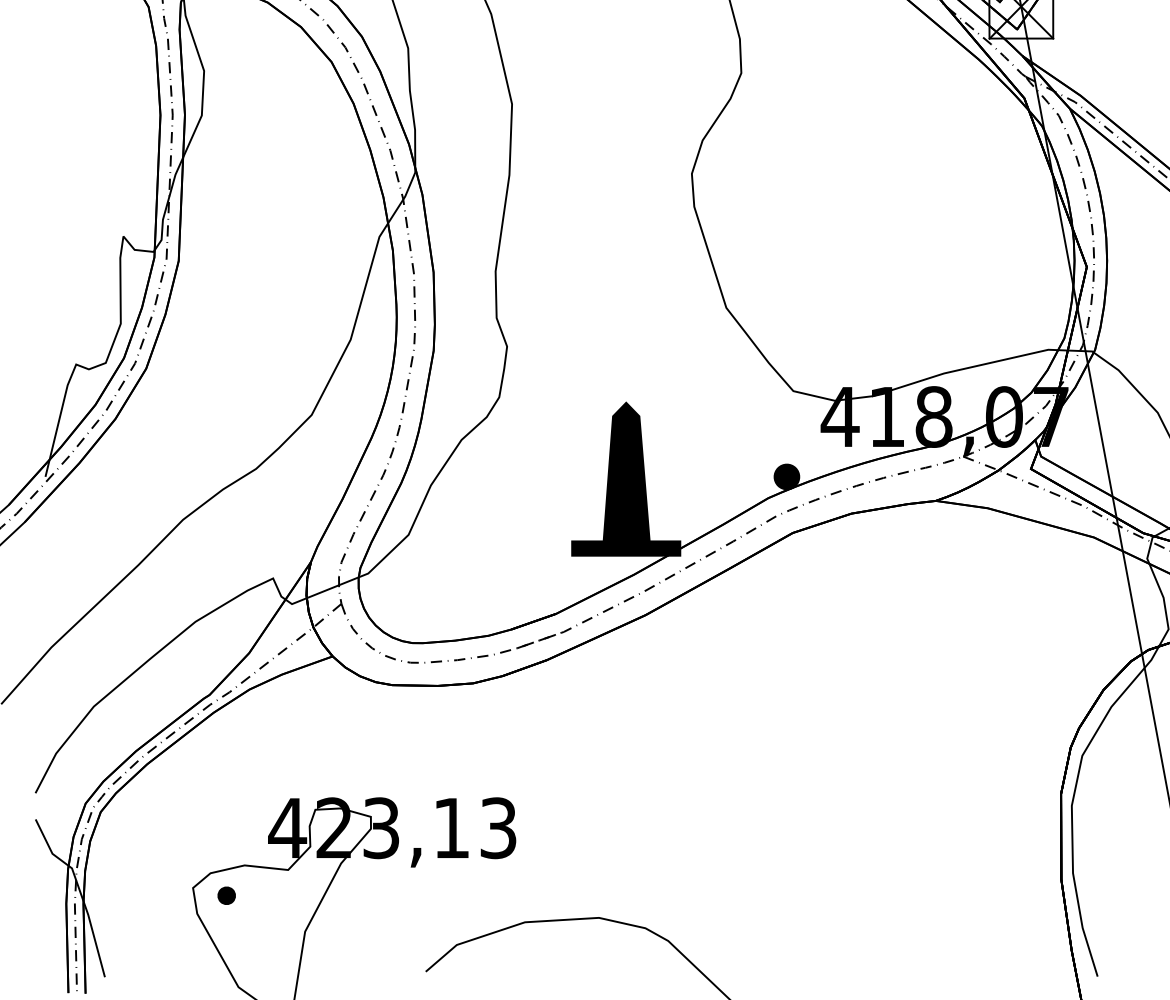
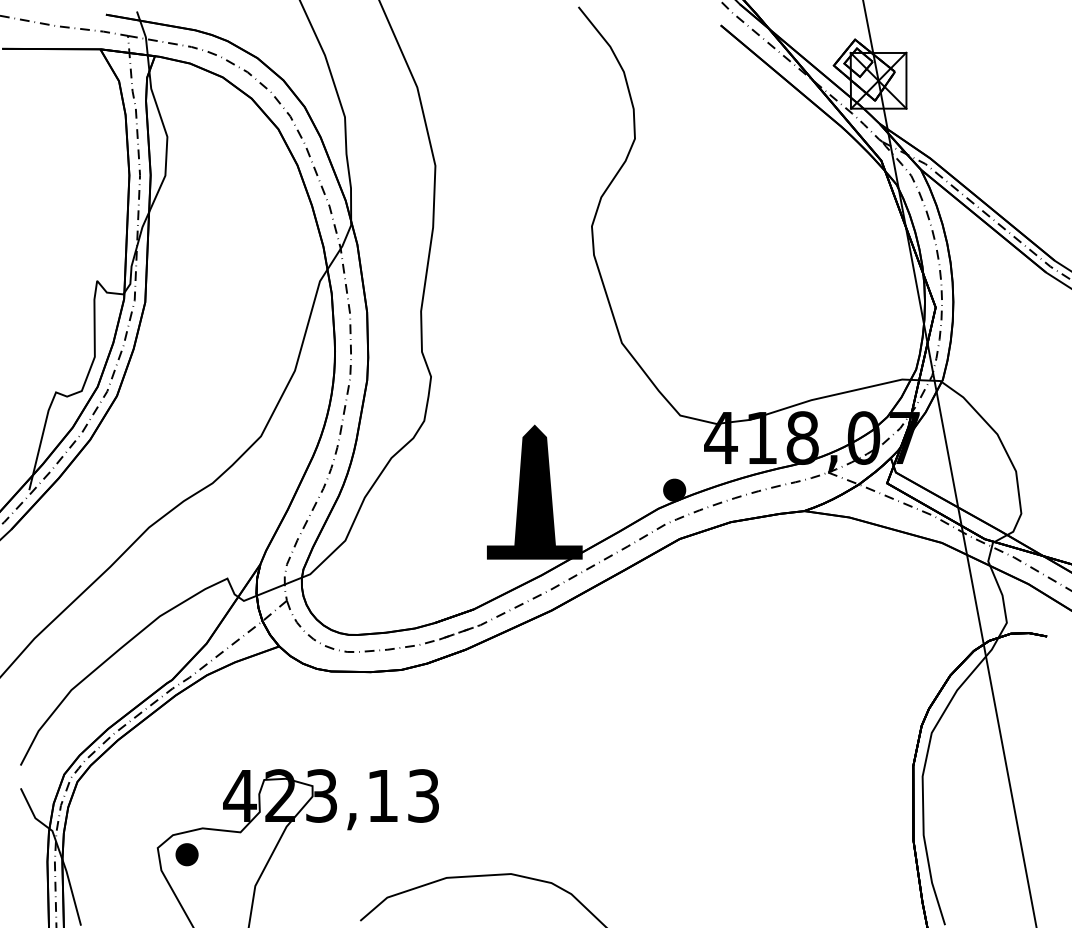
part: (226, 895) -> (186, 854), size x1.43

